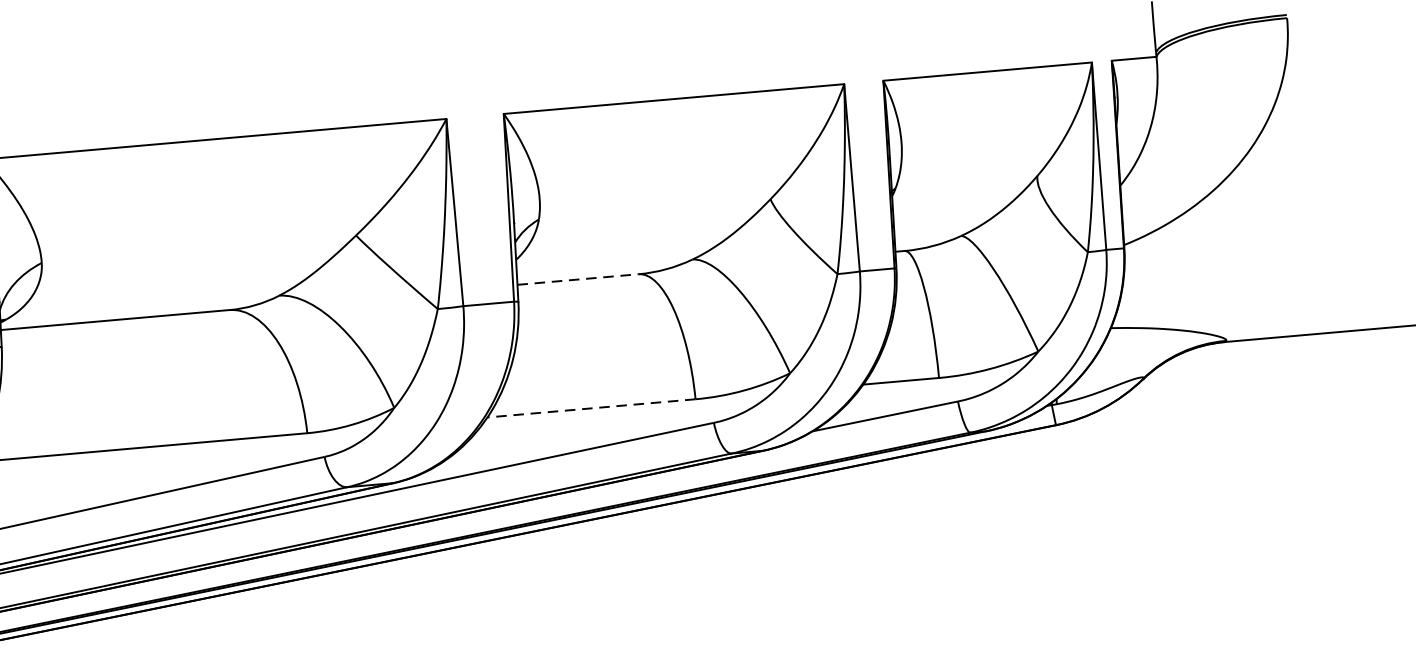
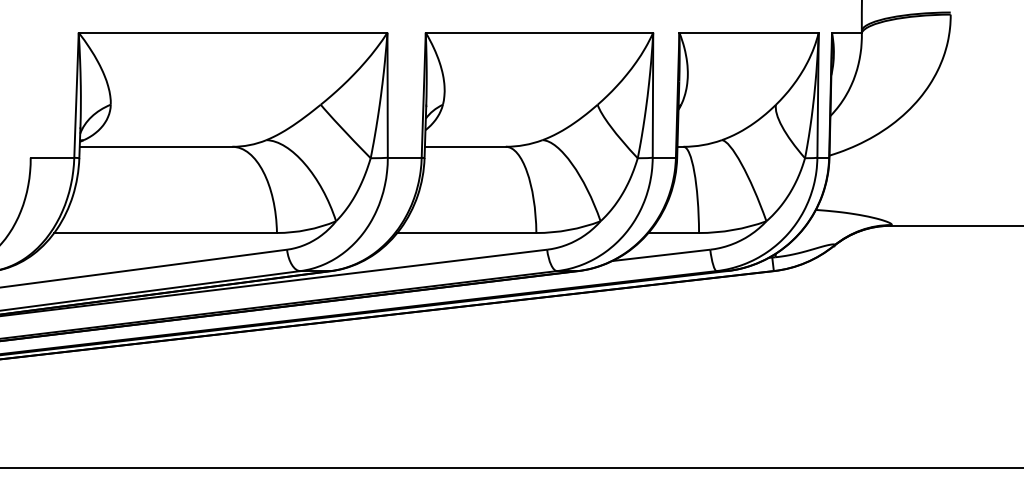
line: (578, 279) -> (465, 146), dashed -> solid
line: (591, 409) -> (466, 233), dashed -> solid

